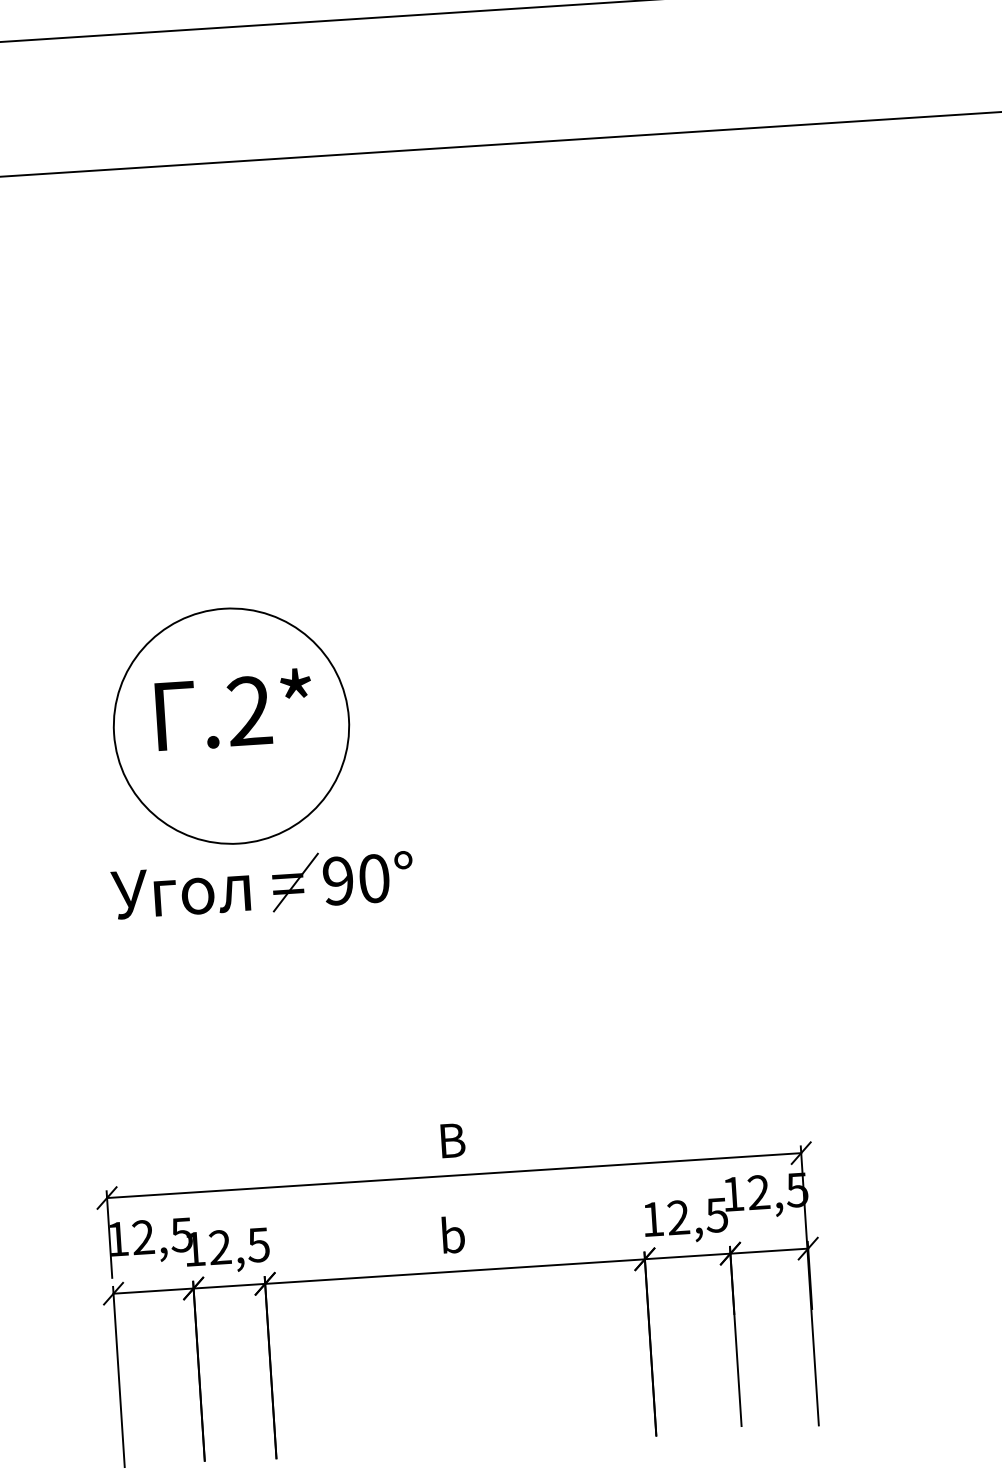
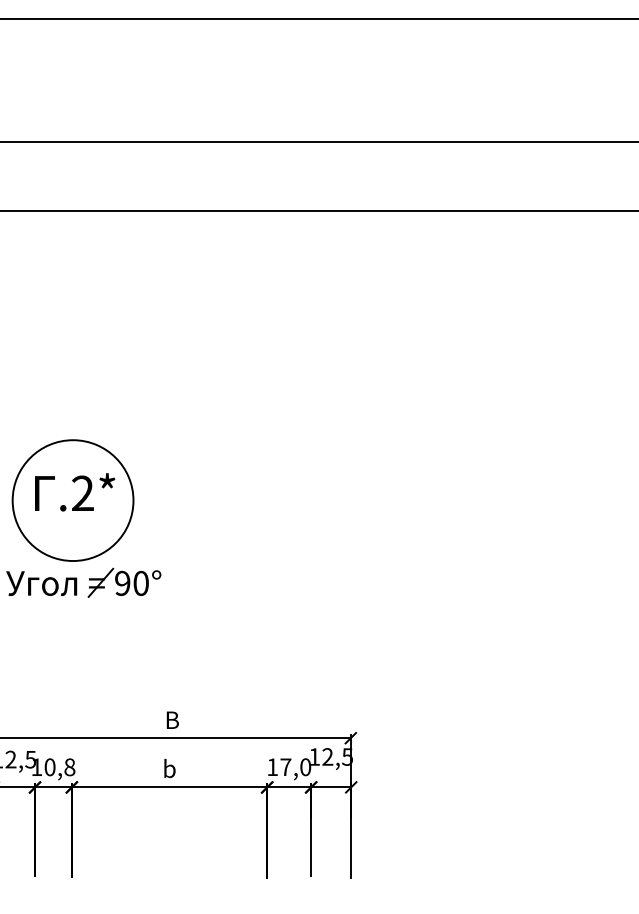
text: (697, 1217) -> (295, 767), 12,5 -> 17,0
text: (238, 1246) -> (59, 767), 12,5 -> 10,8

